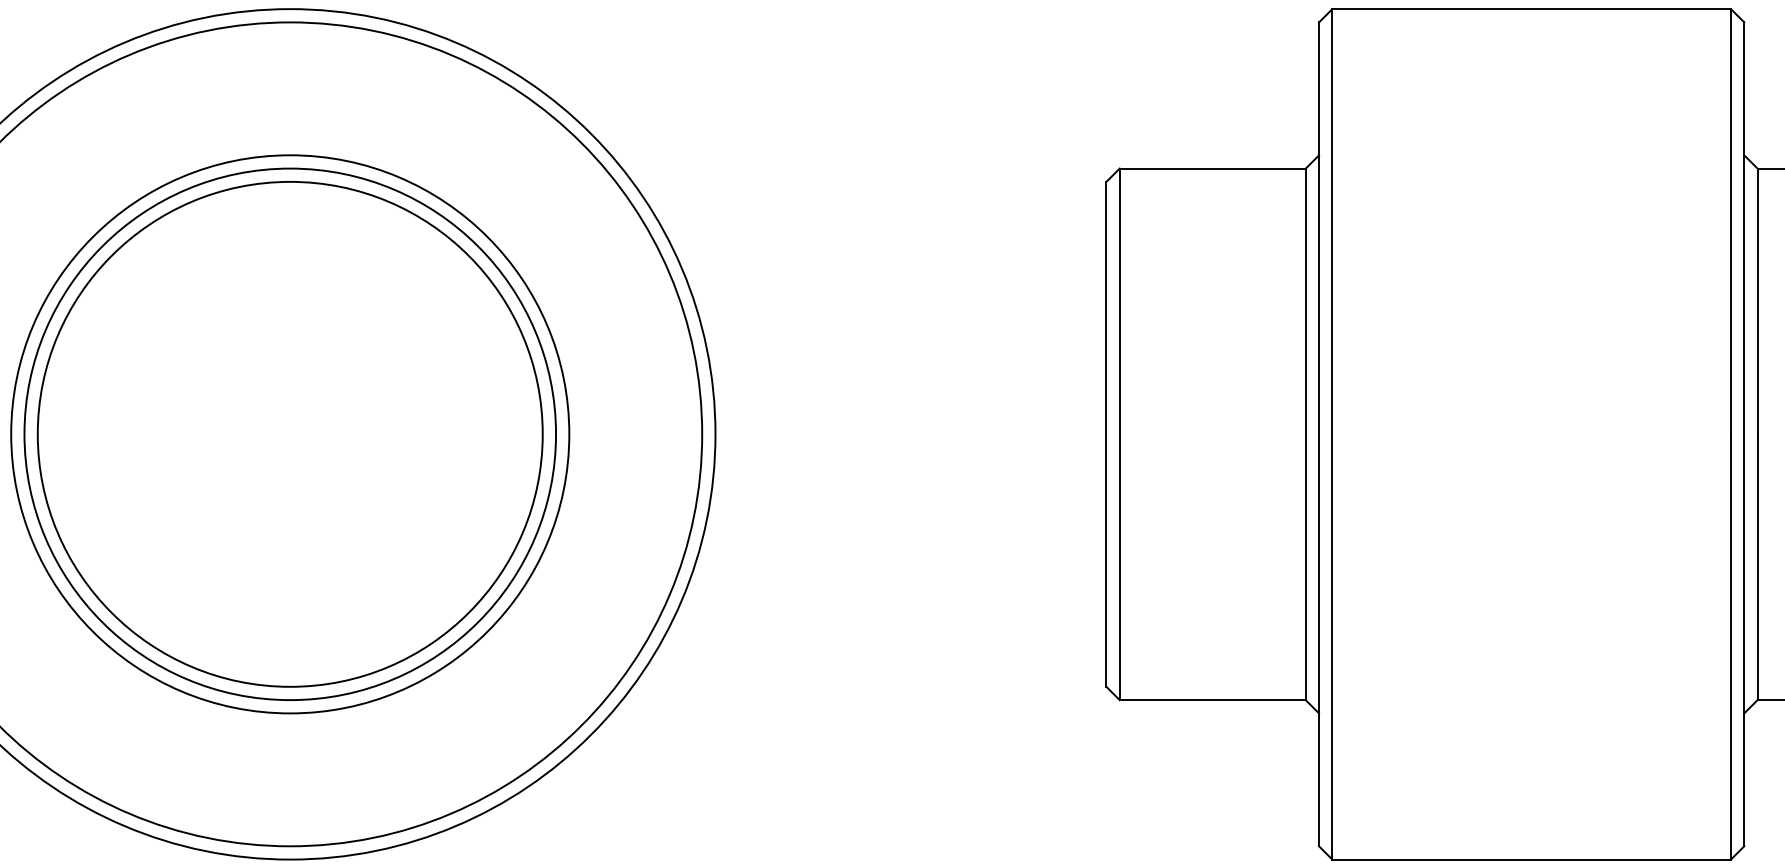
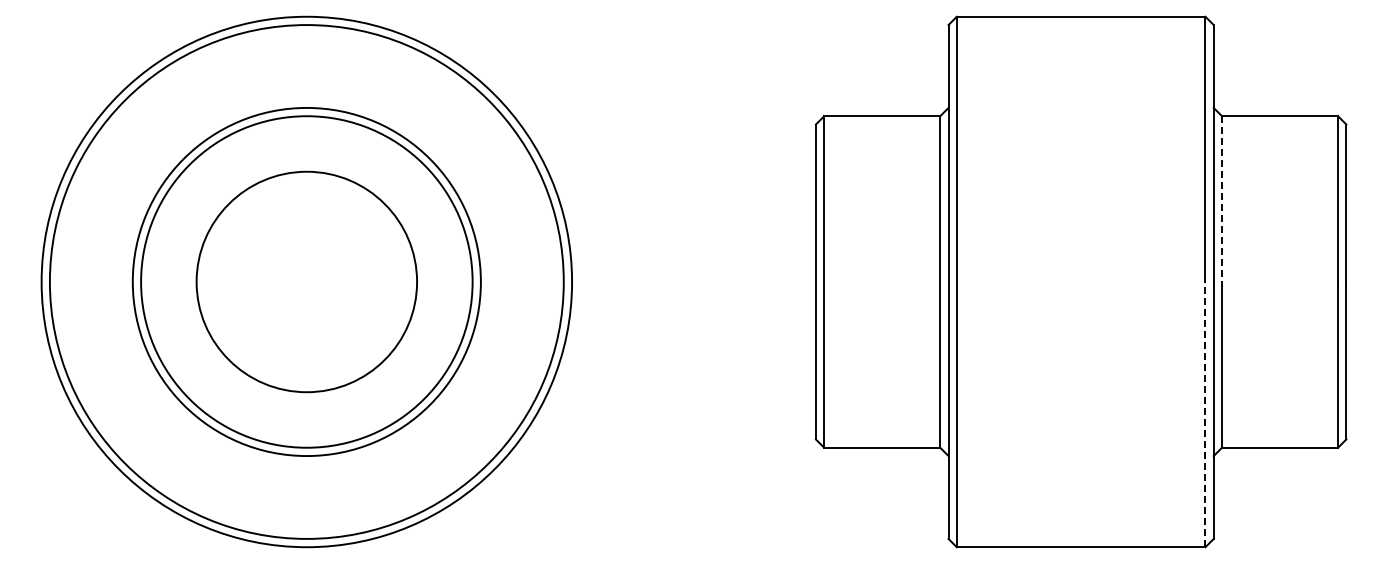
line: (1758, 302) -> (1222, 199), solid -> dashed
circle: (289, 433) -> (306, 281), size x0.7
line: (1731, 646) -> (1205, 414), solid -> dashed

